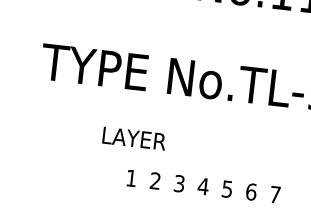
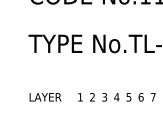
text: (134, 139) -> (45, 97), moved

